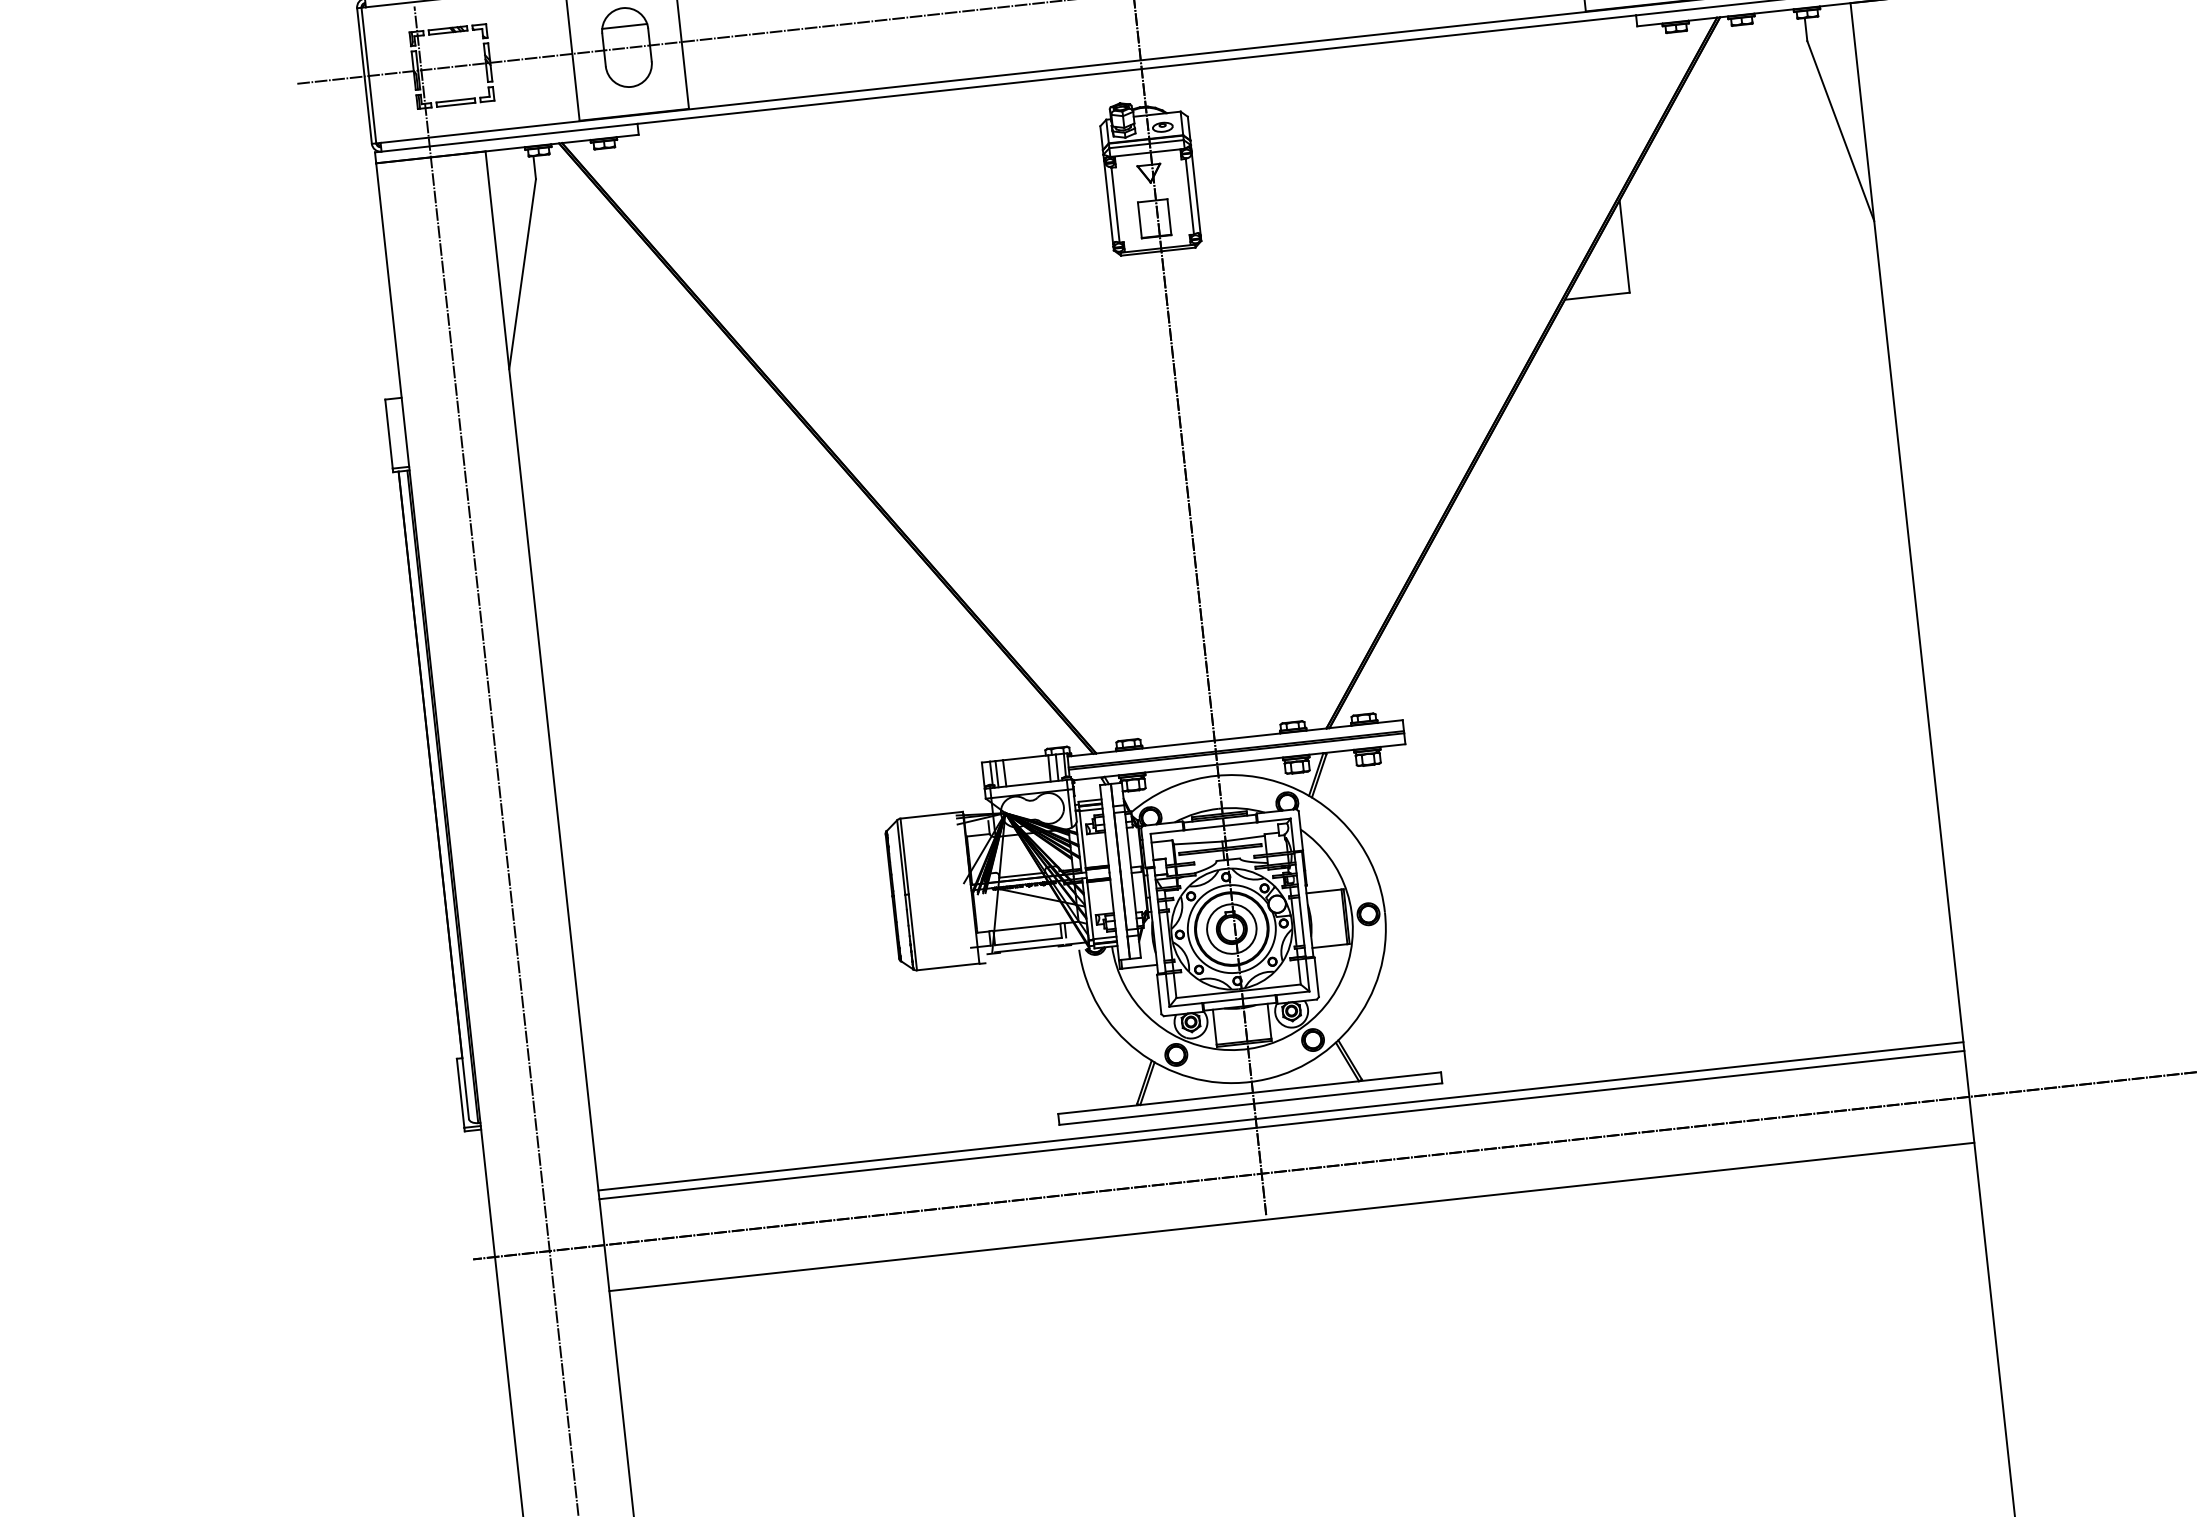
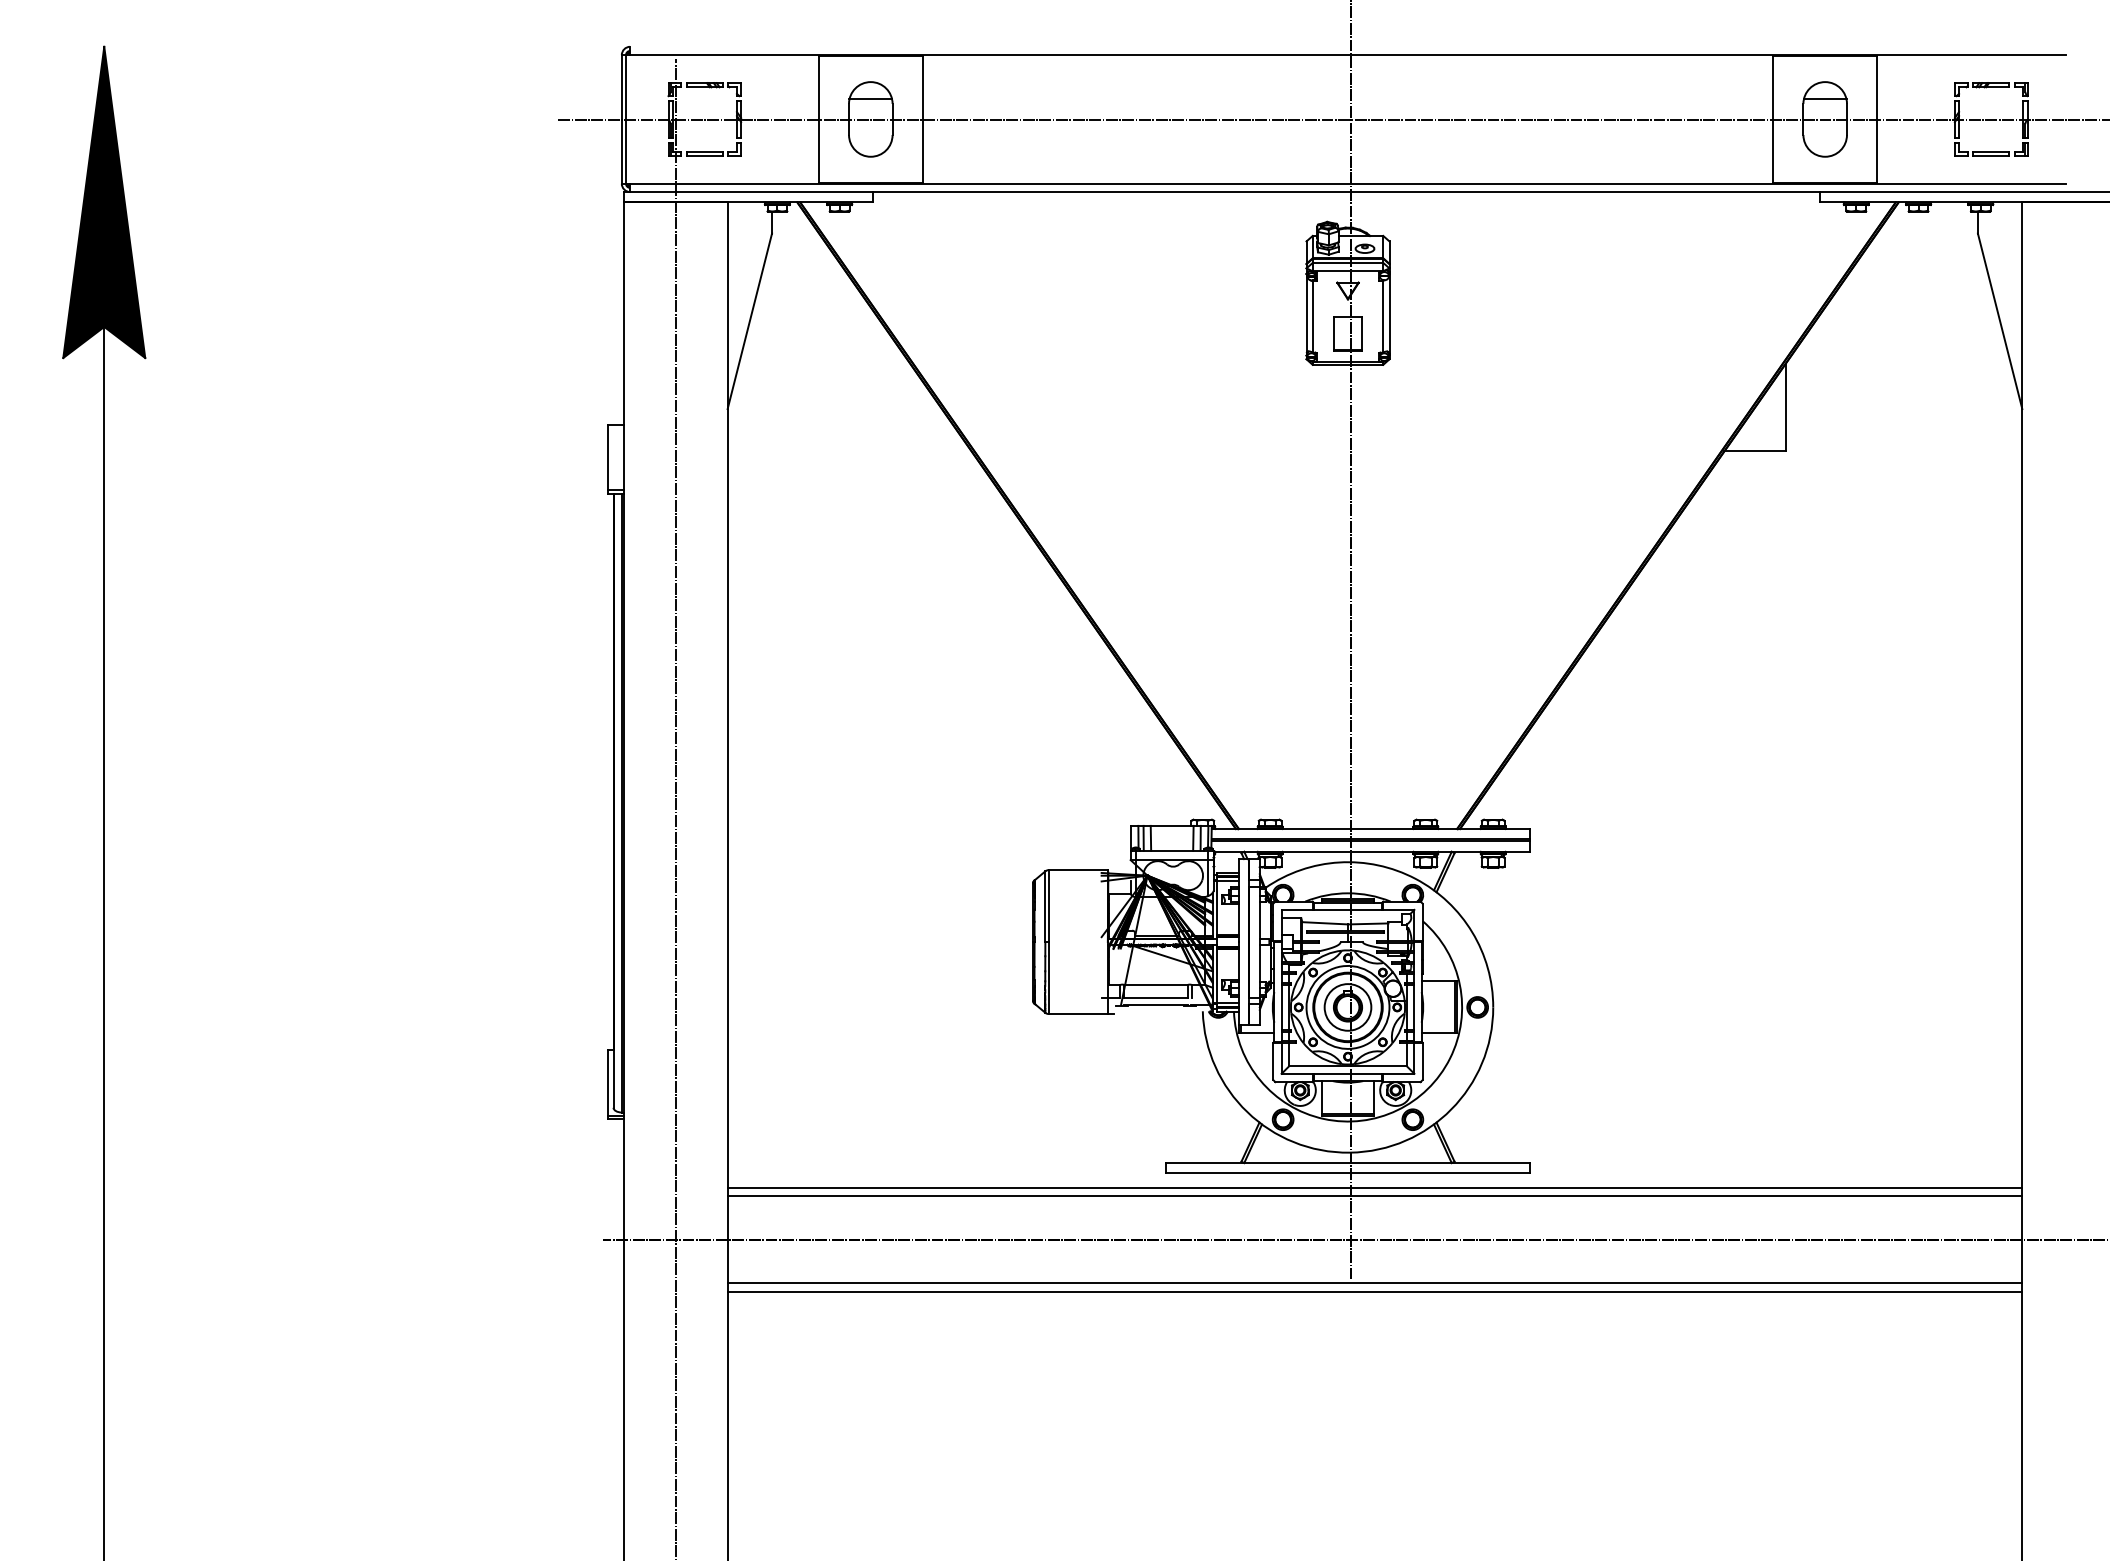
line: (1292, 1225) -> (1374, 1291), added

